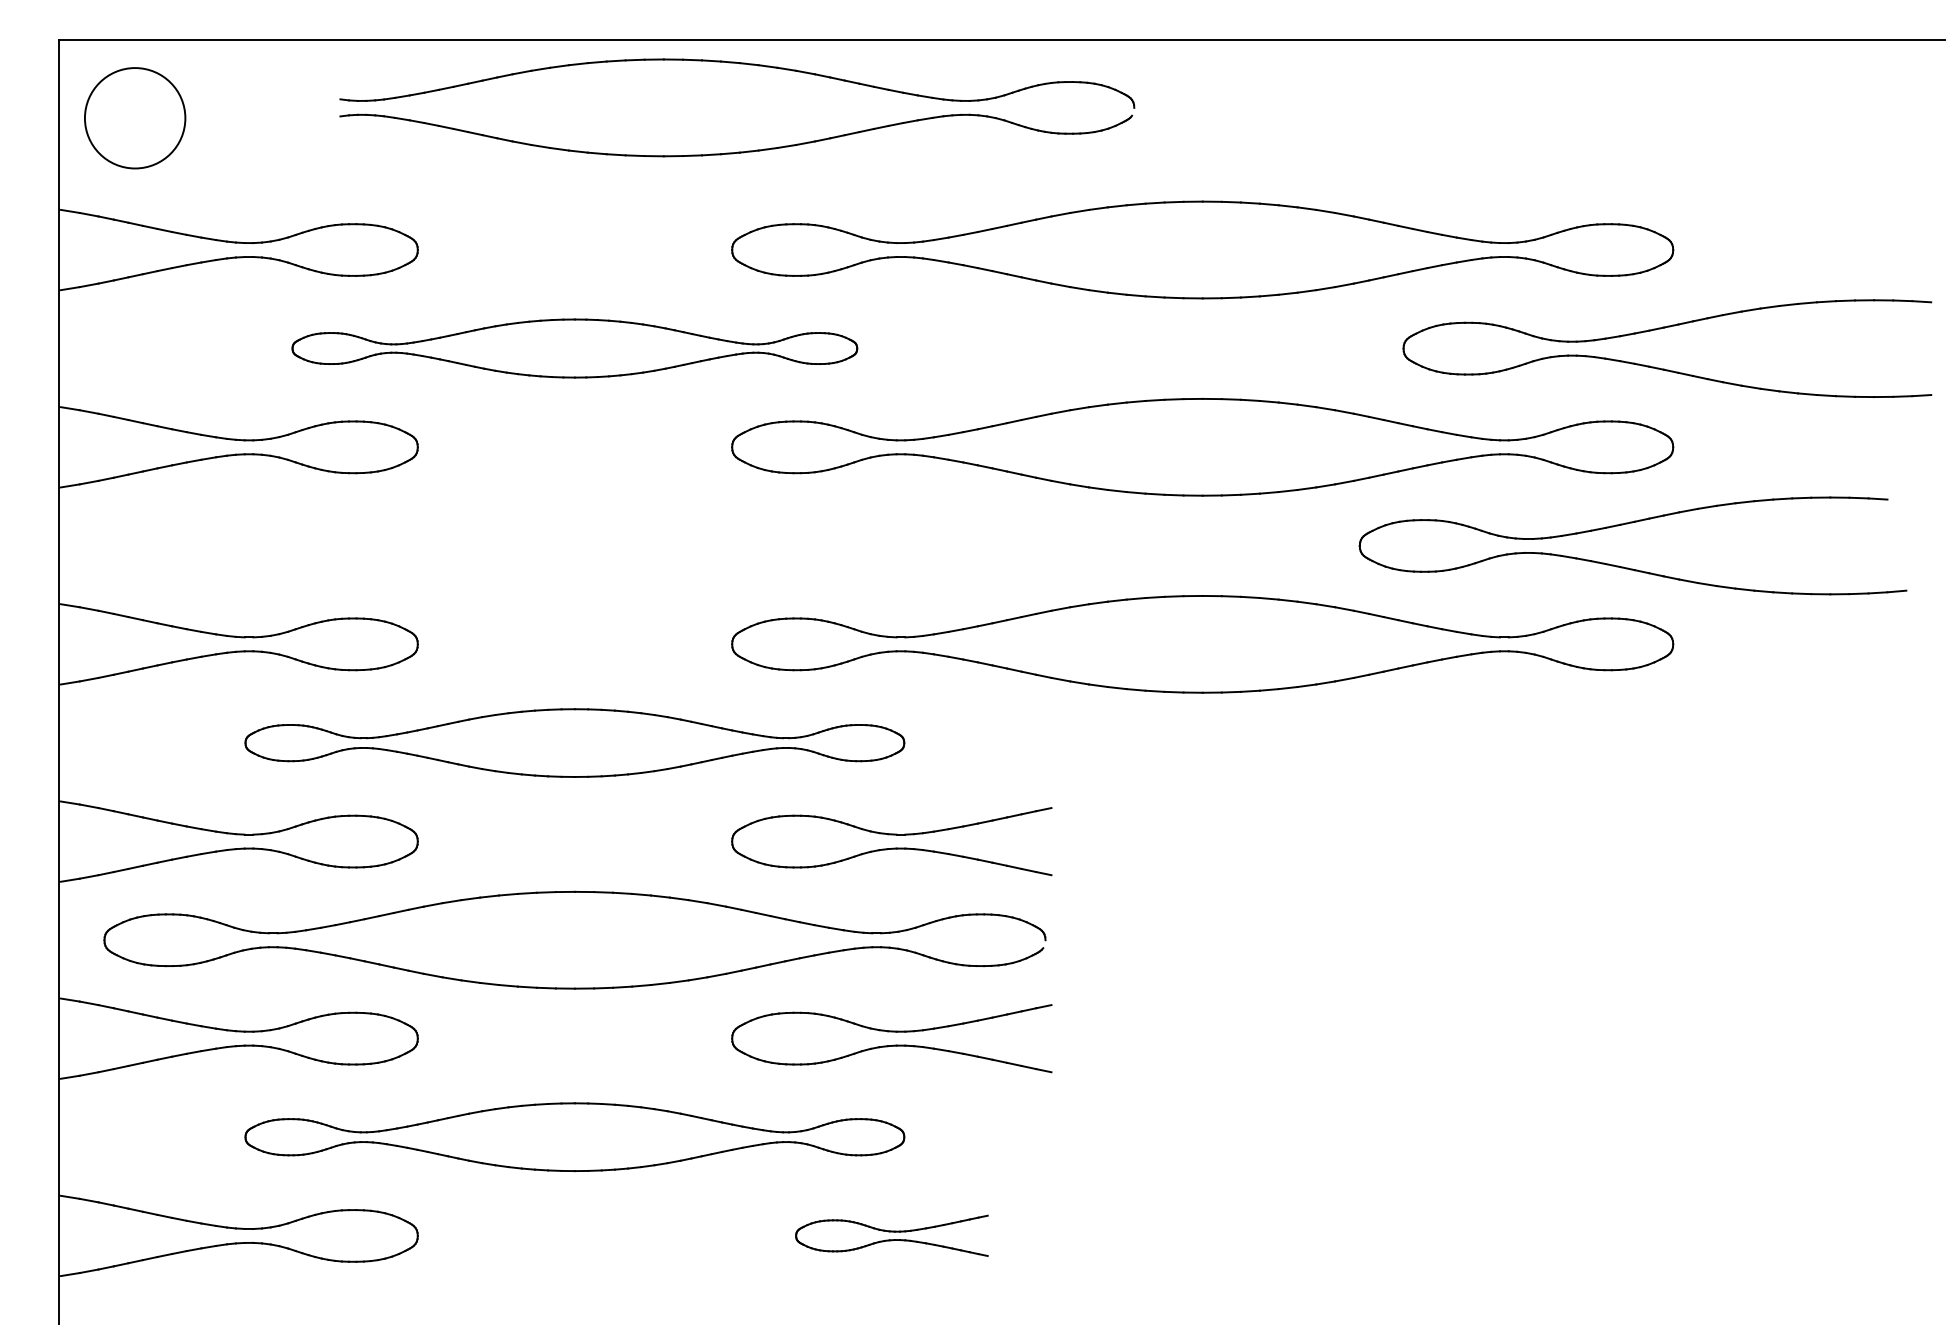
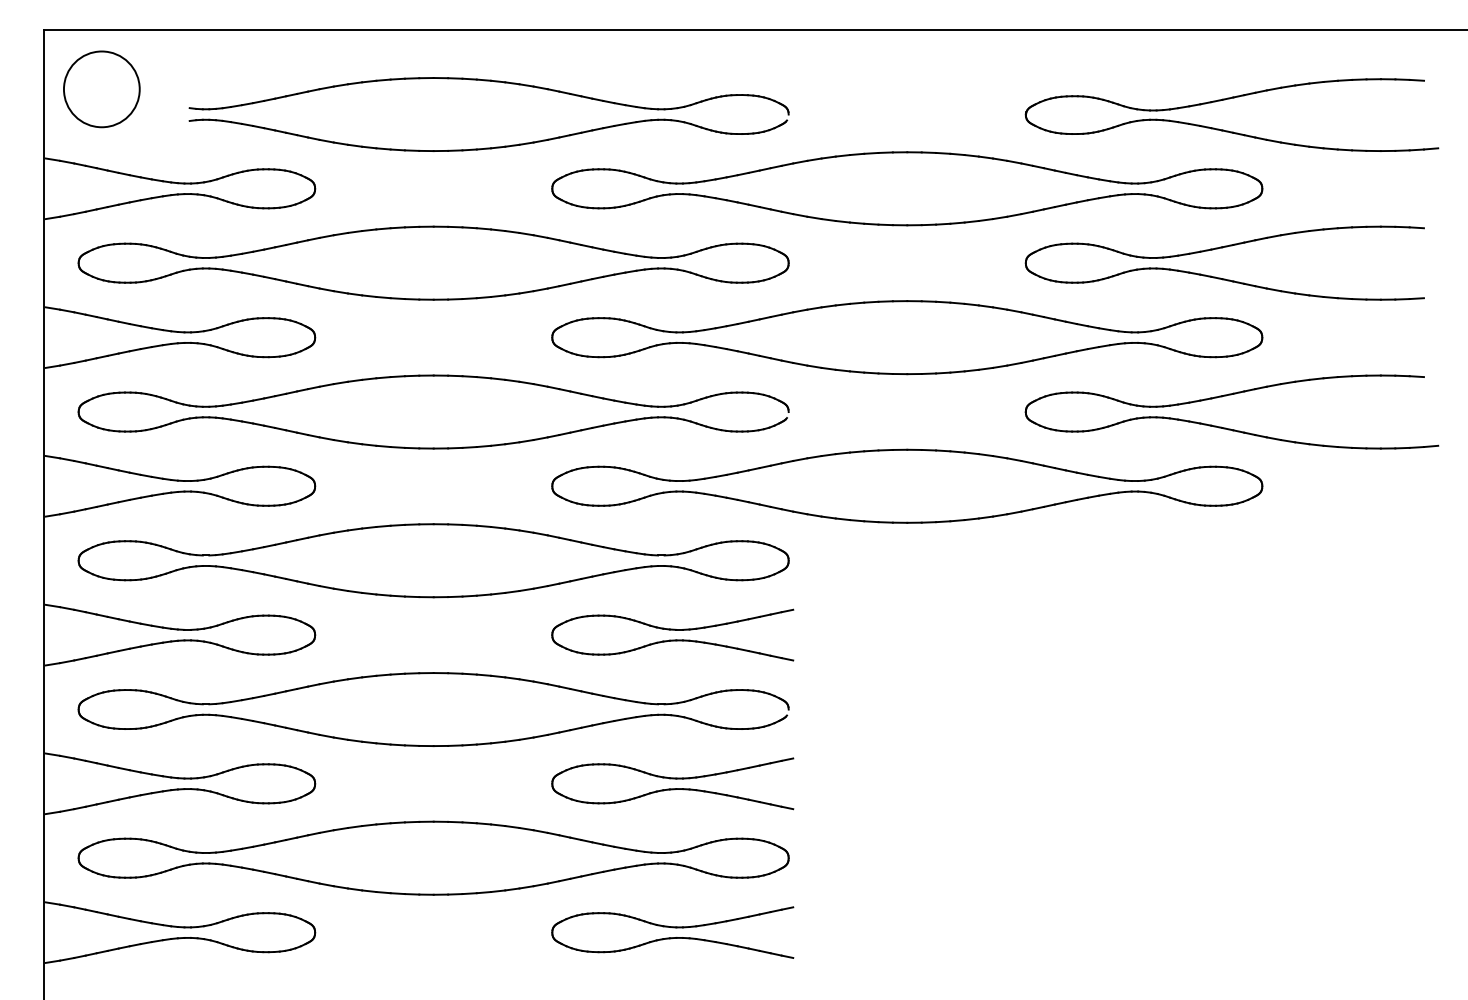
part: (744, 65) -> (494, 82), moved
part: (1629, 131) -> (1229, 99), added
part: (1664, 329) -> (1222, 248), moved
part: (574, 347) -> (433, 262), size x1.67
part: (574, 498) -> (433, 376), added
part: (574, 742) -> (433, 560), size x1.43
part: (574, 1136) -> (433, 857), size x1.43
part: (891, 1235) -> (672, 932), size x1.67

